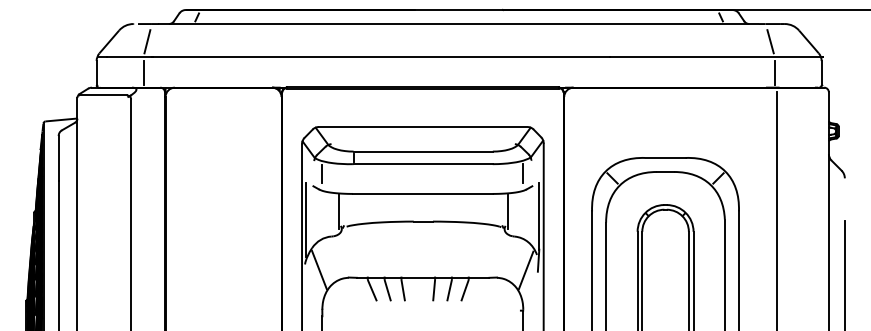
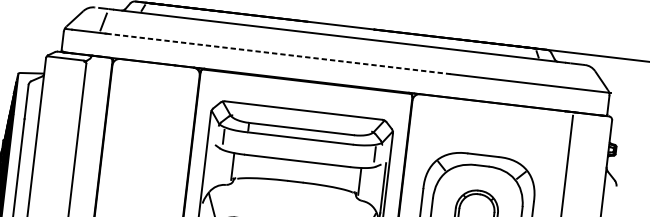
line: (770, 41) -> (572, 76), removed
line: (381, 56) -> (278, 53), solid -> dashed
line: (143, 73) -> (97, 45), removed
line: (774, 73) -> (572, 101), removed
line: (306, 219) -> (207, 169), removed

